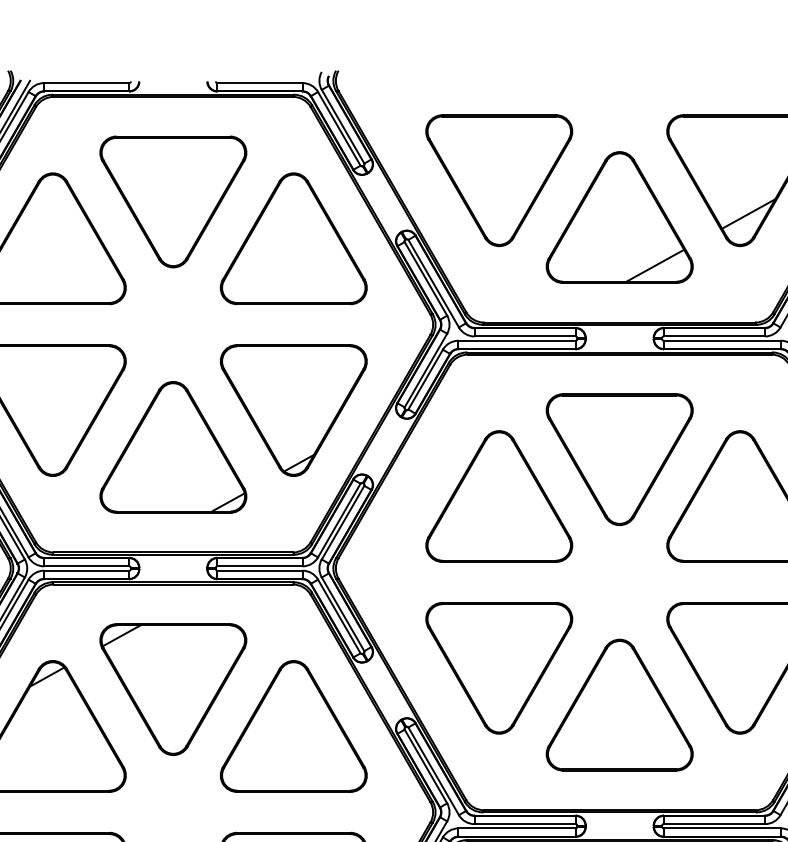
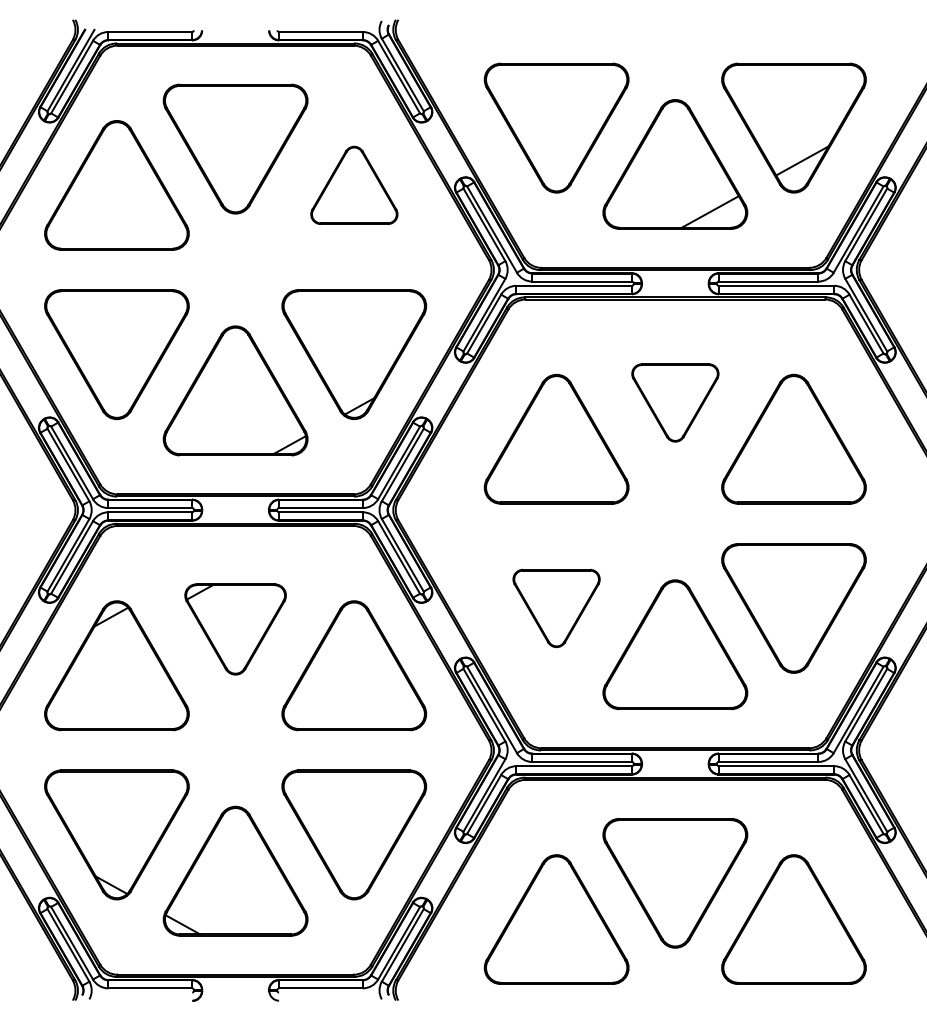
part: (294, 238) -> (354, 185), size x0.6
part: (619, 459) -> (675, 402), size x0.6
part: (499, 668) -> (556, 608), size x0.6
part: (173, 689) -> (235, 629), size x0.7

